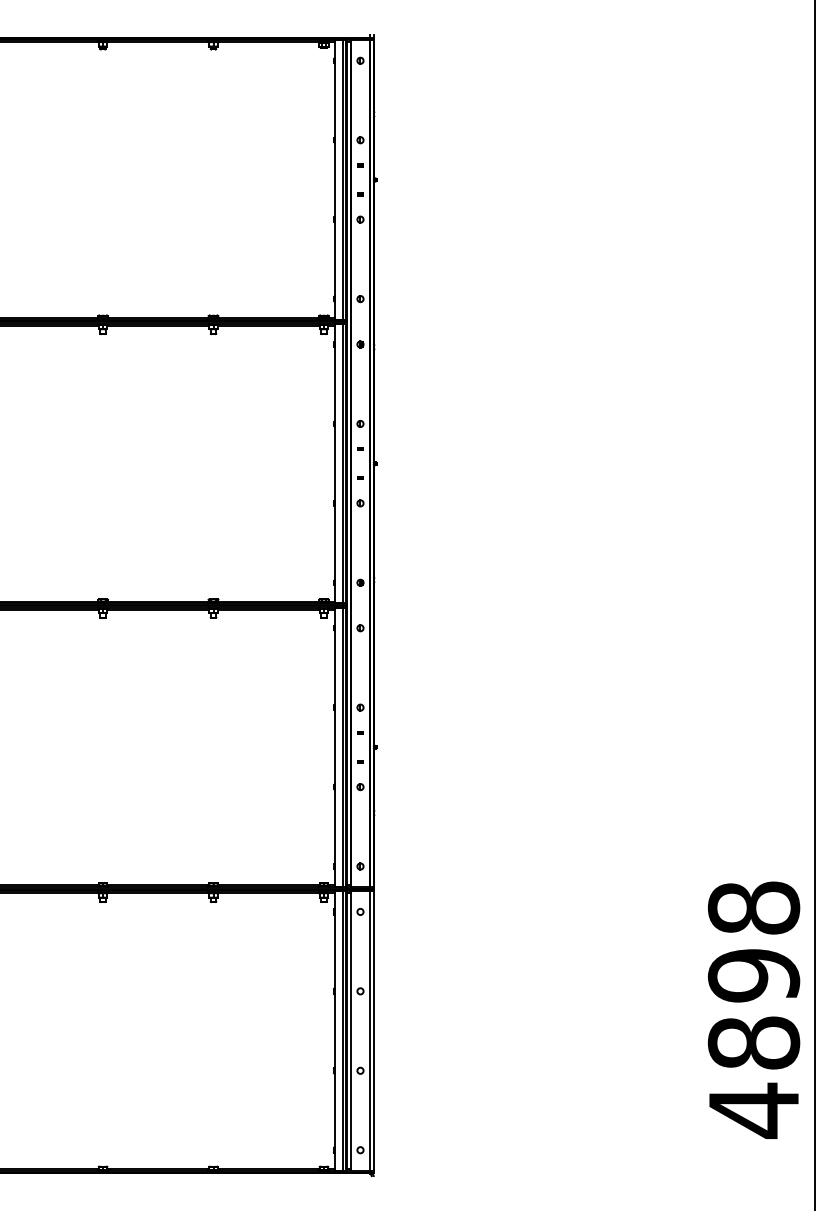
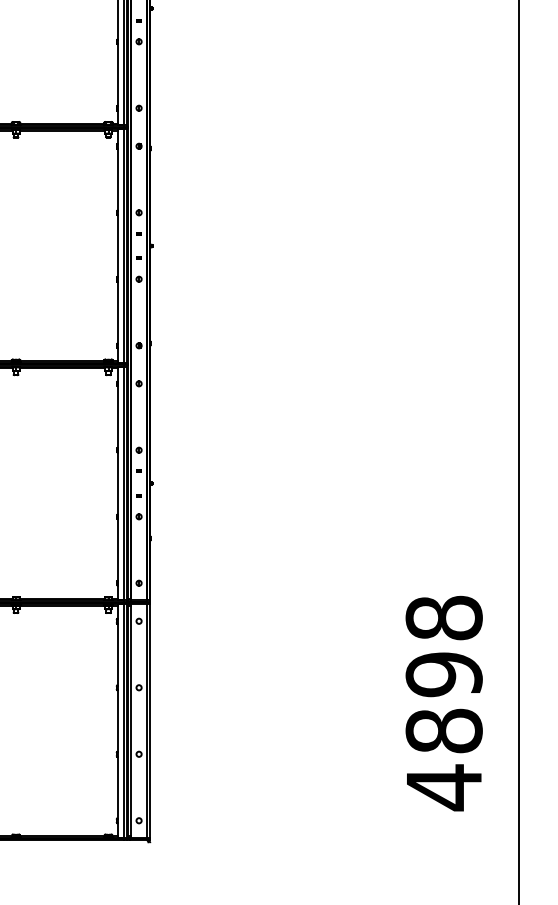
text: (753, 1009) -> (443, 702), moved

